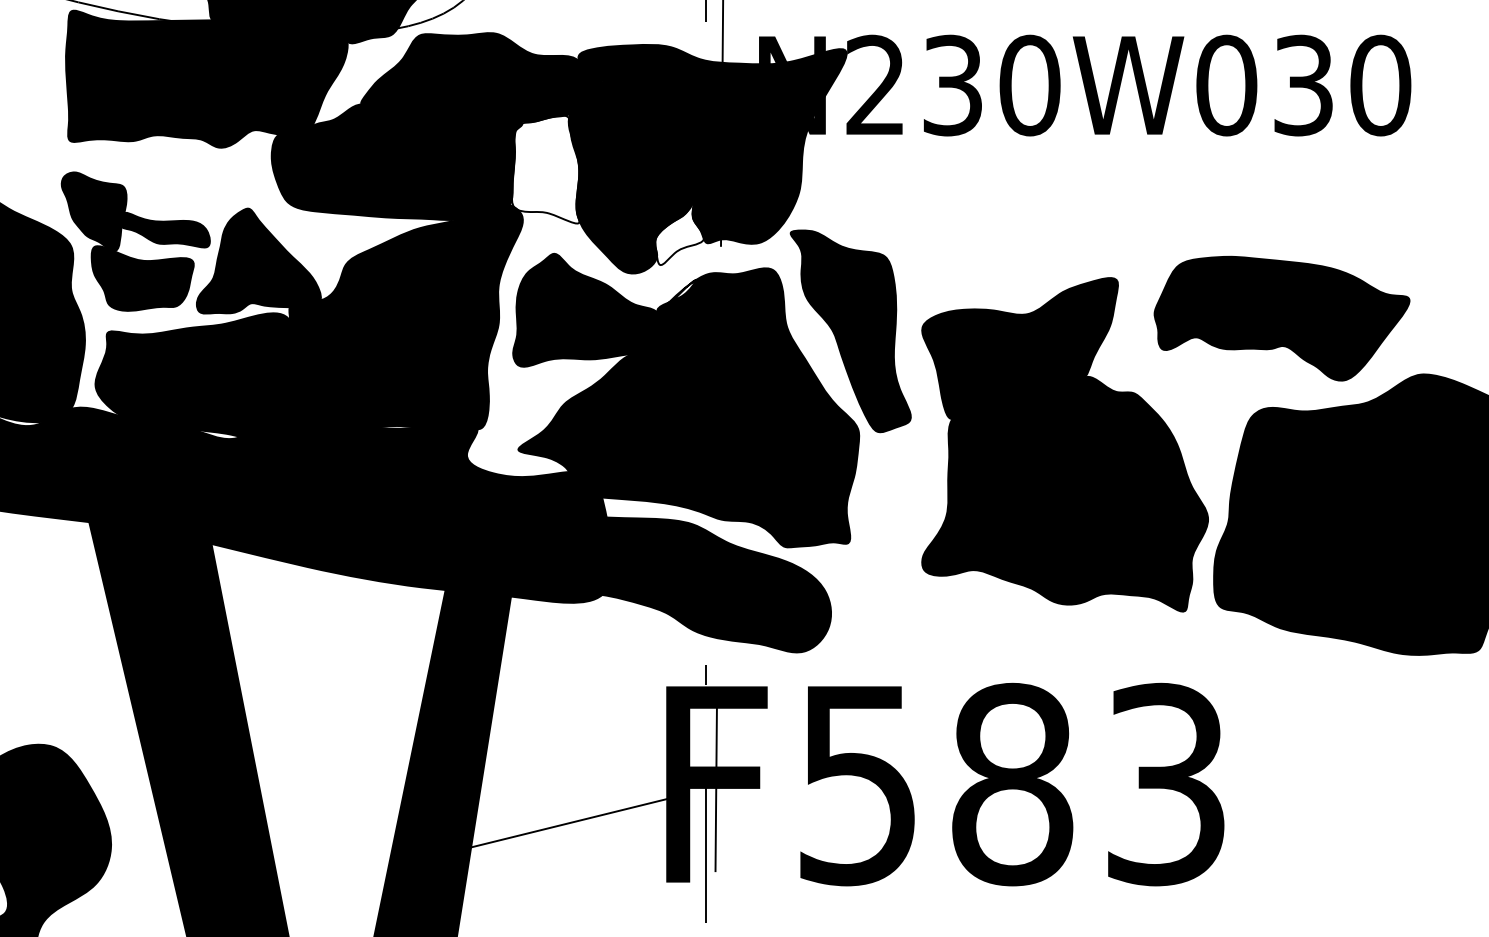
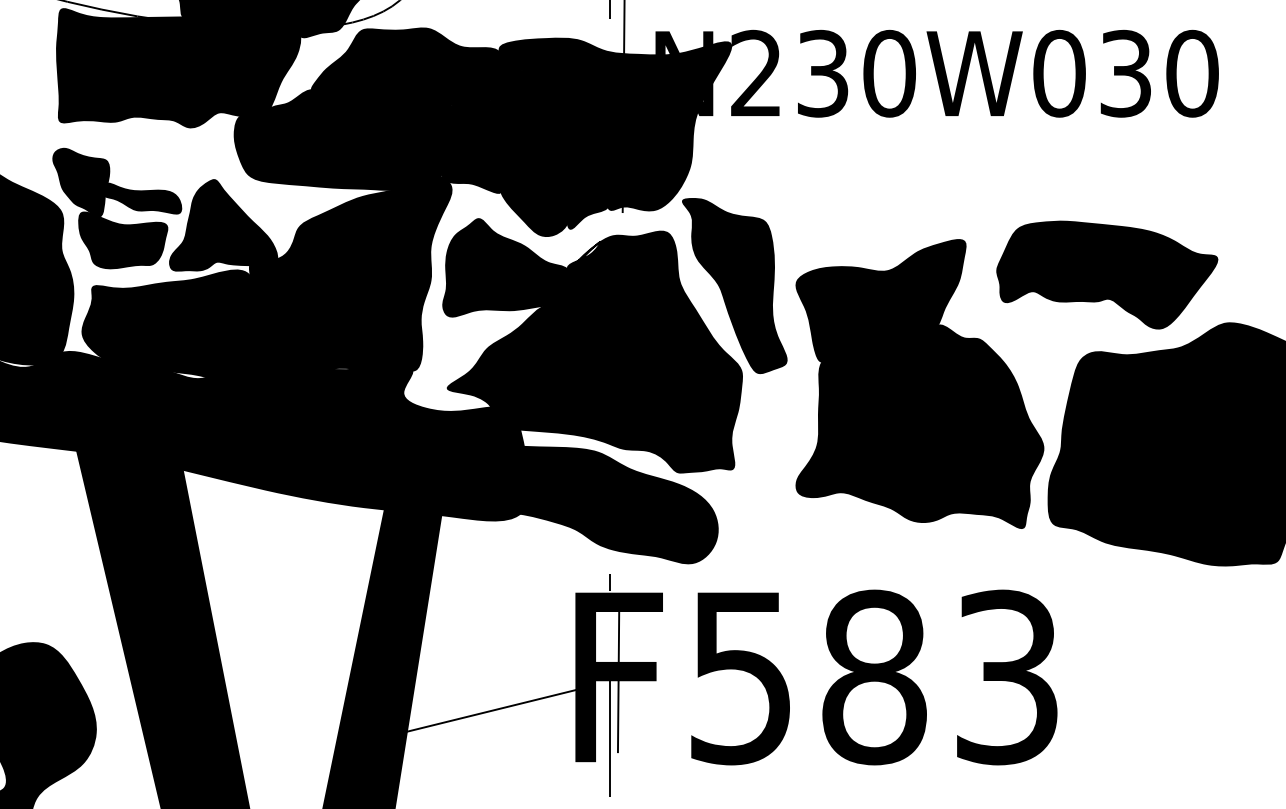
fill: (545, 169) -> (471, 146), added
fill: (679, 233) -> (586, 201), added

